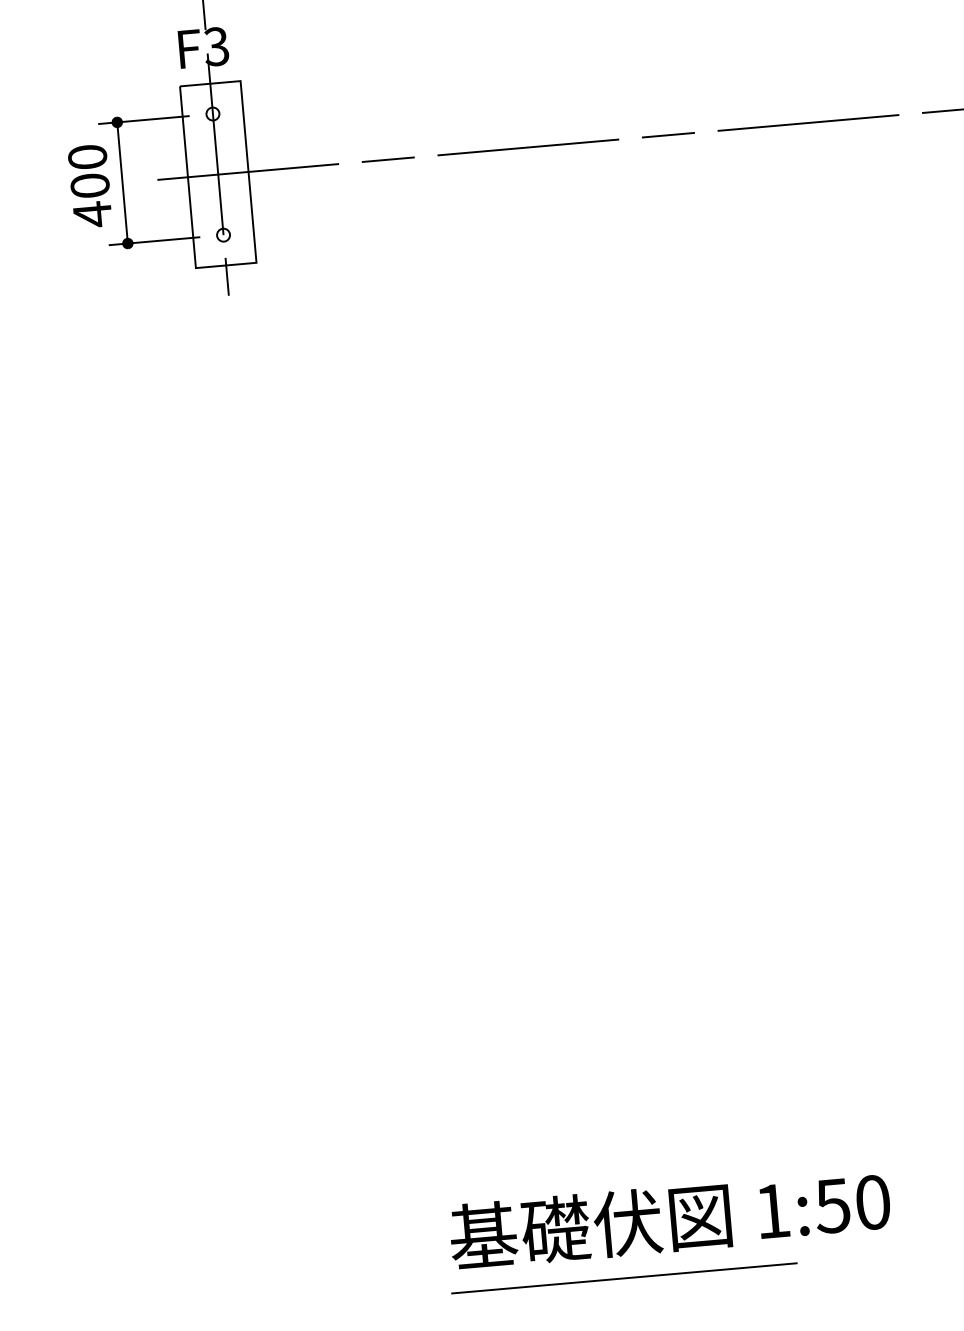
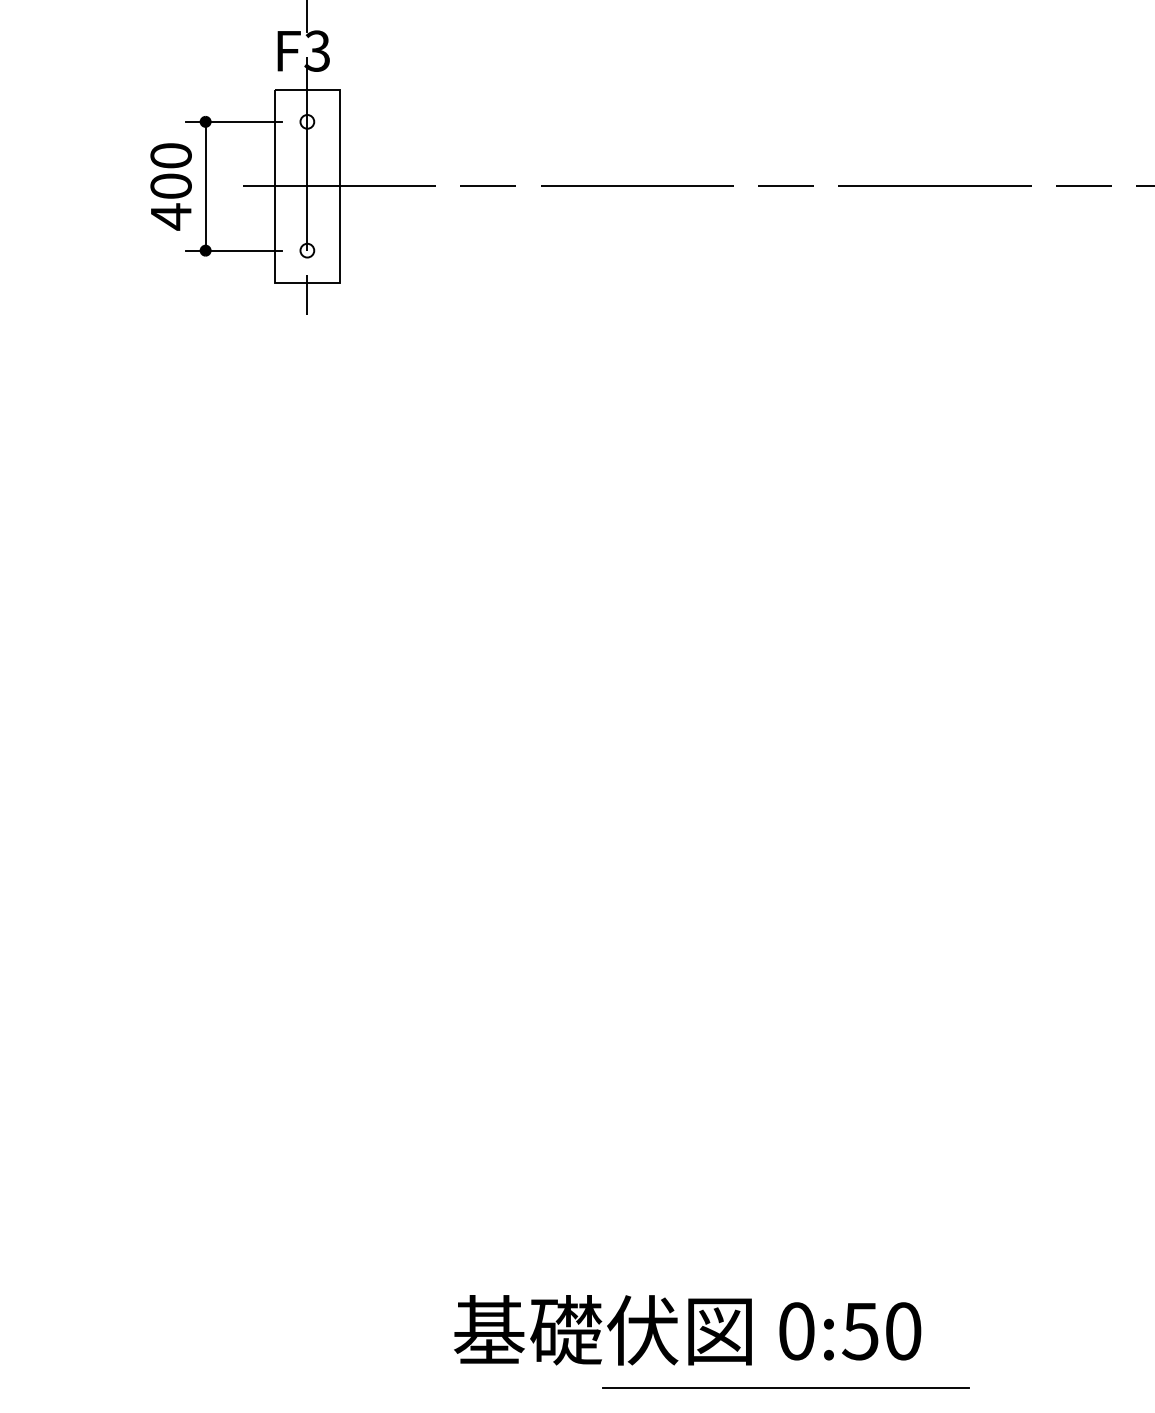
text: (772, 1211) -> (796, 1331), 1:50 -> 0:50
line: (623, 1277) -> (785, 1387), moved

